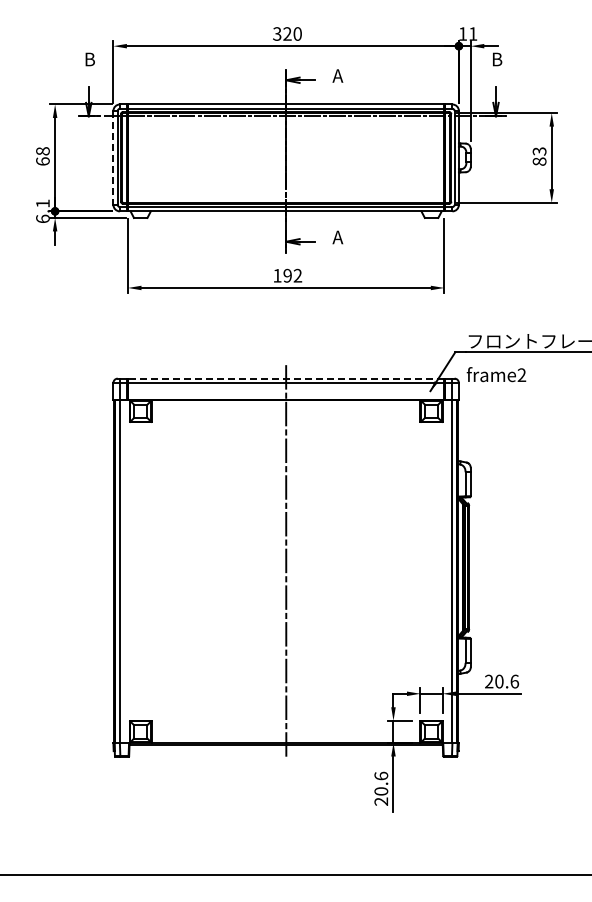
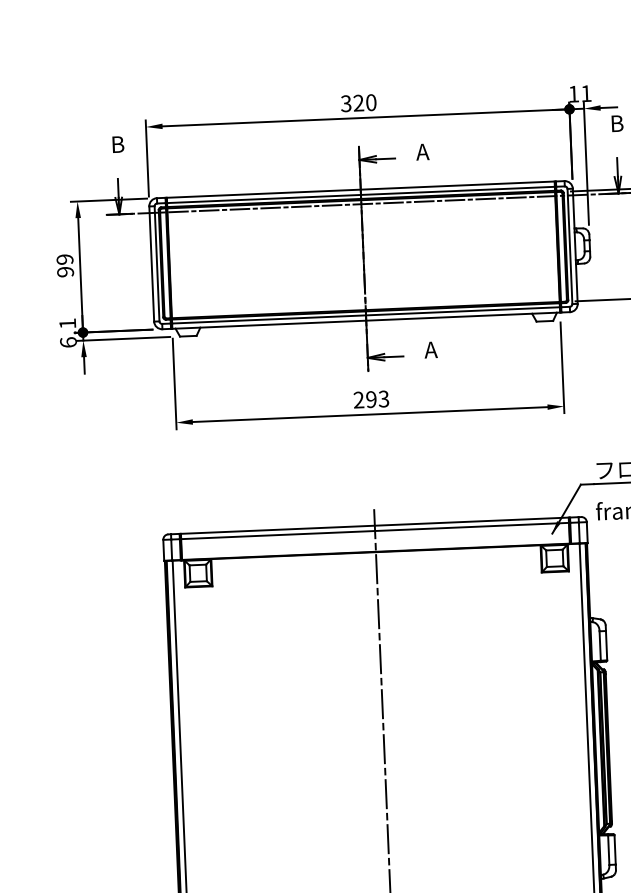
text: (42, 156) -> (64, 265), 68 -> 99
line: (113, 157) -> (151, 263), dashed -> solid
text: (287, 275) -> (371, 399), 192 -> 293
line: (285, 378) -> (374, 525), dashed -> solid

